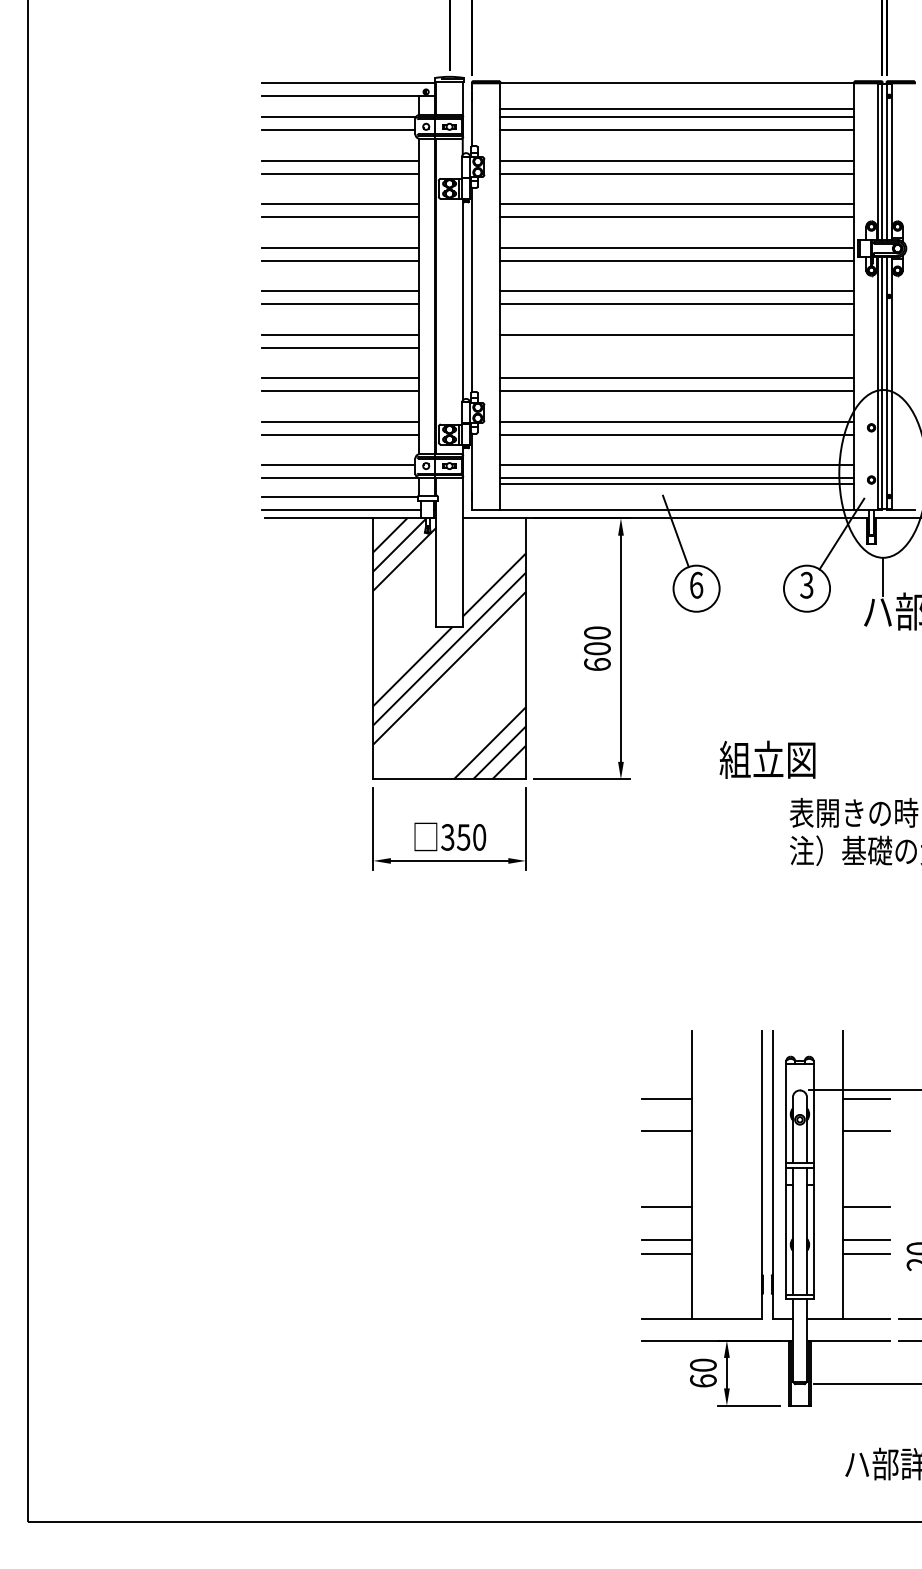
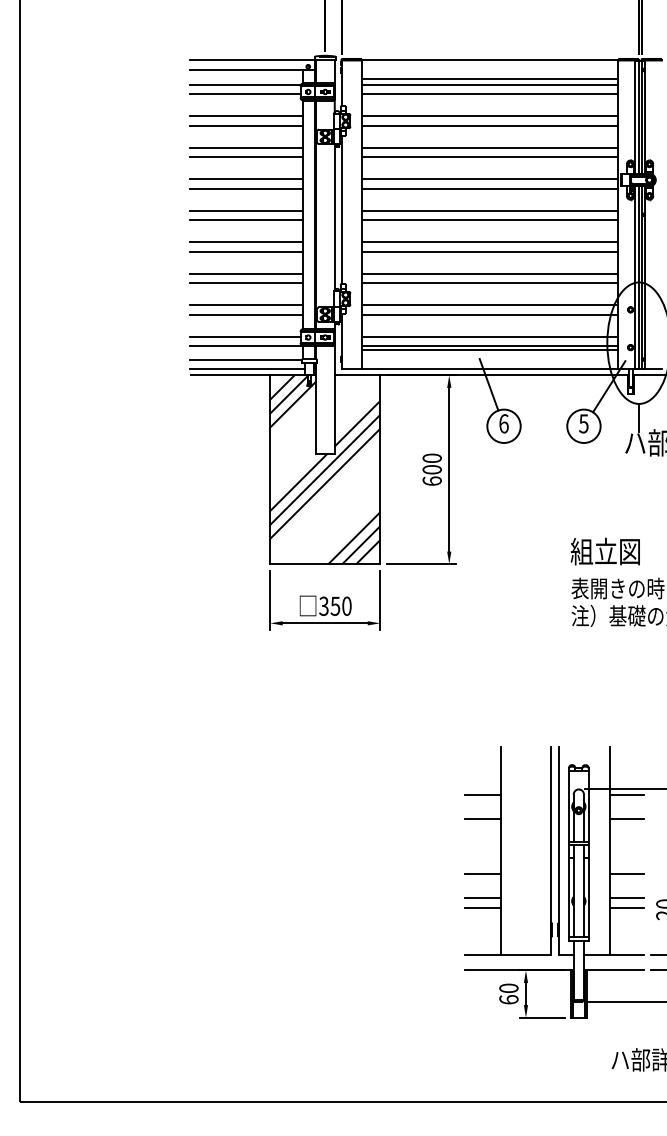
line: (677, 347) -> (490, 251), added
text: (807, 584) -> (584, 423), 3 -> 5
text: (767, 759) -> (605, 551), moved

